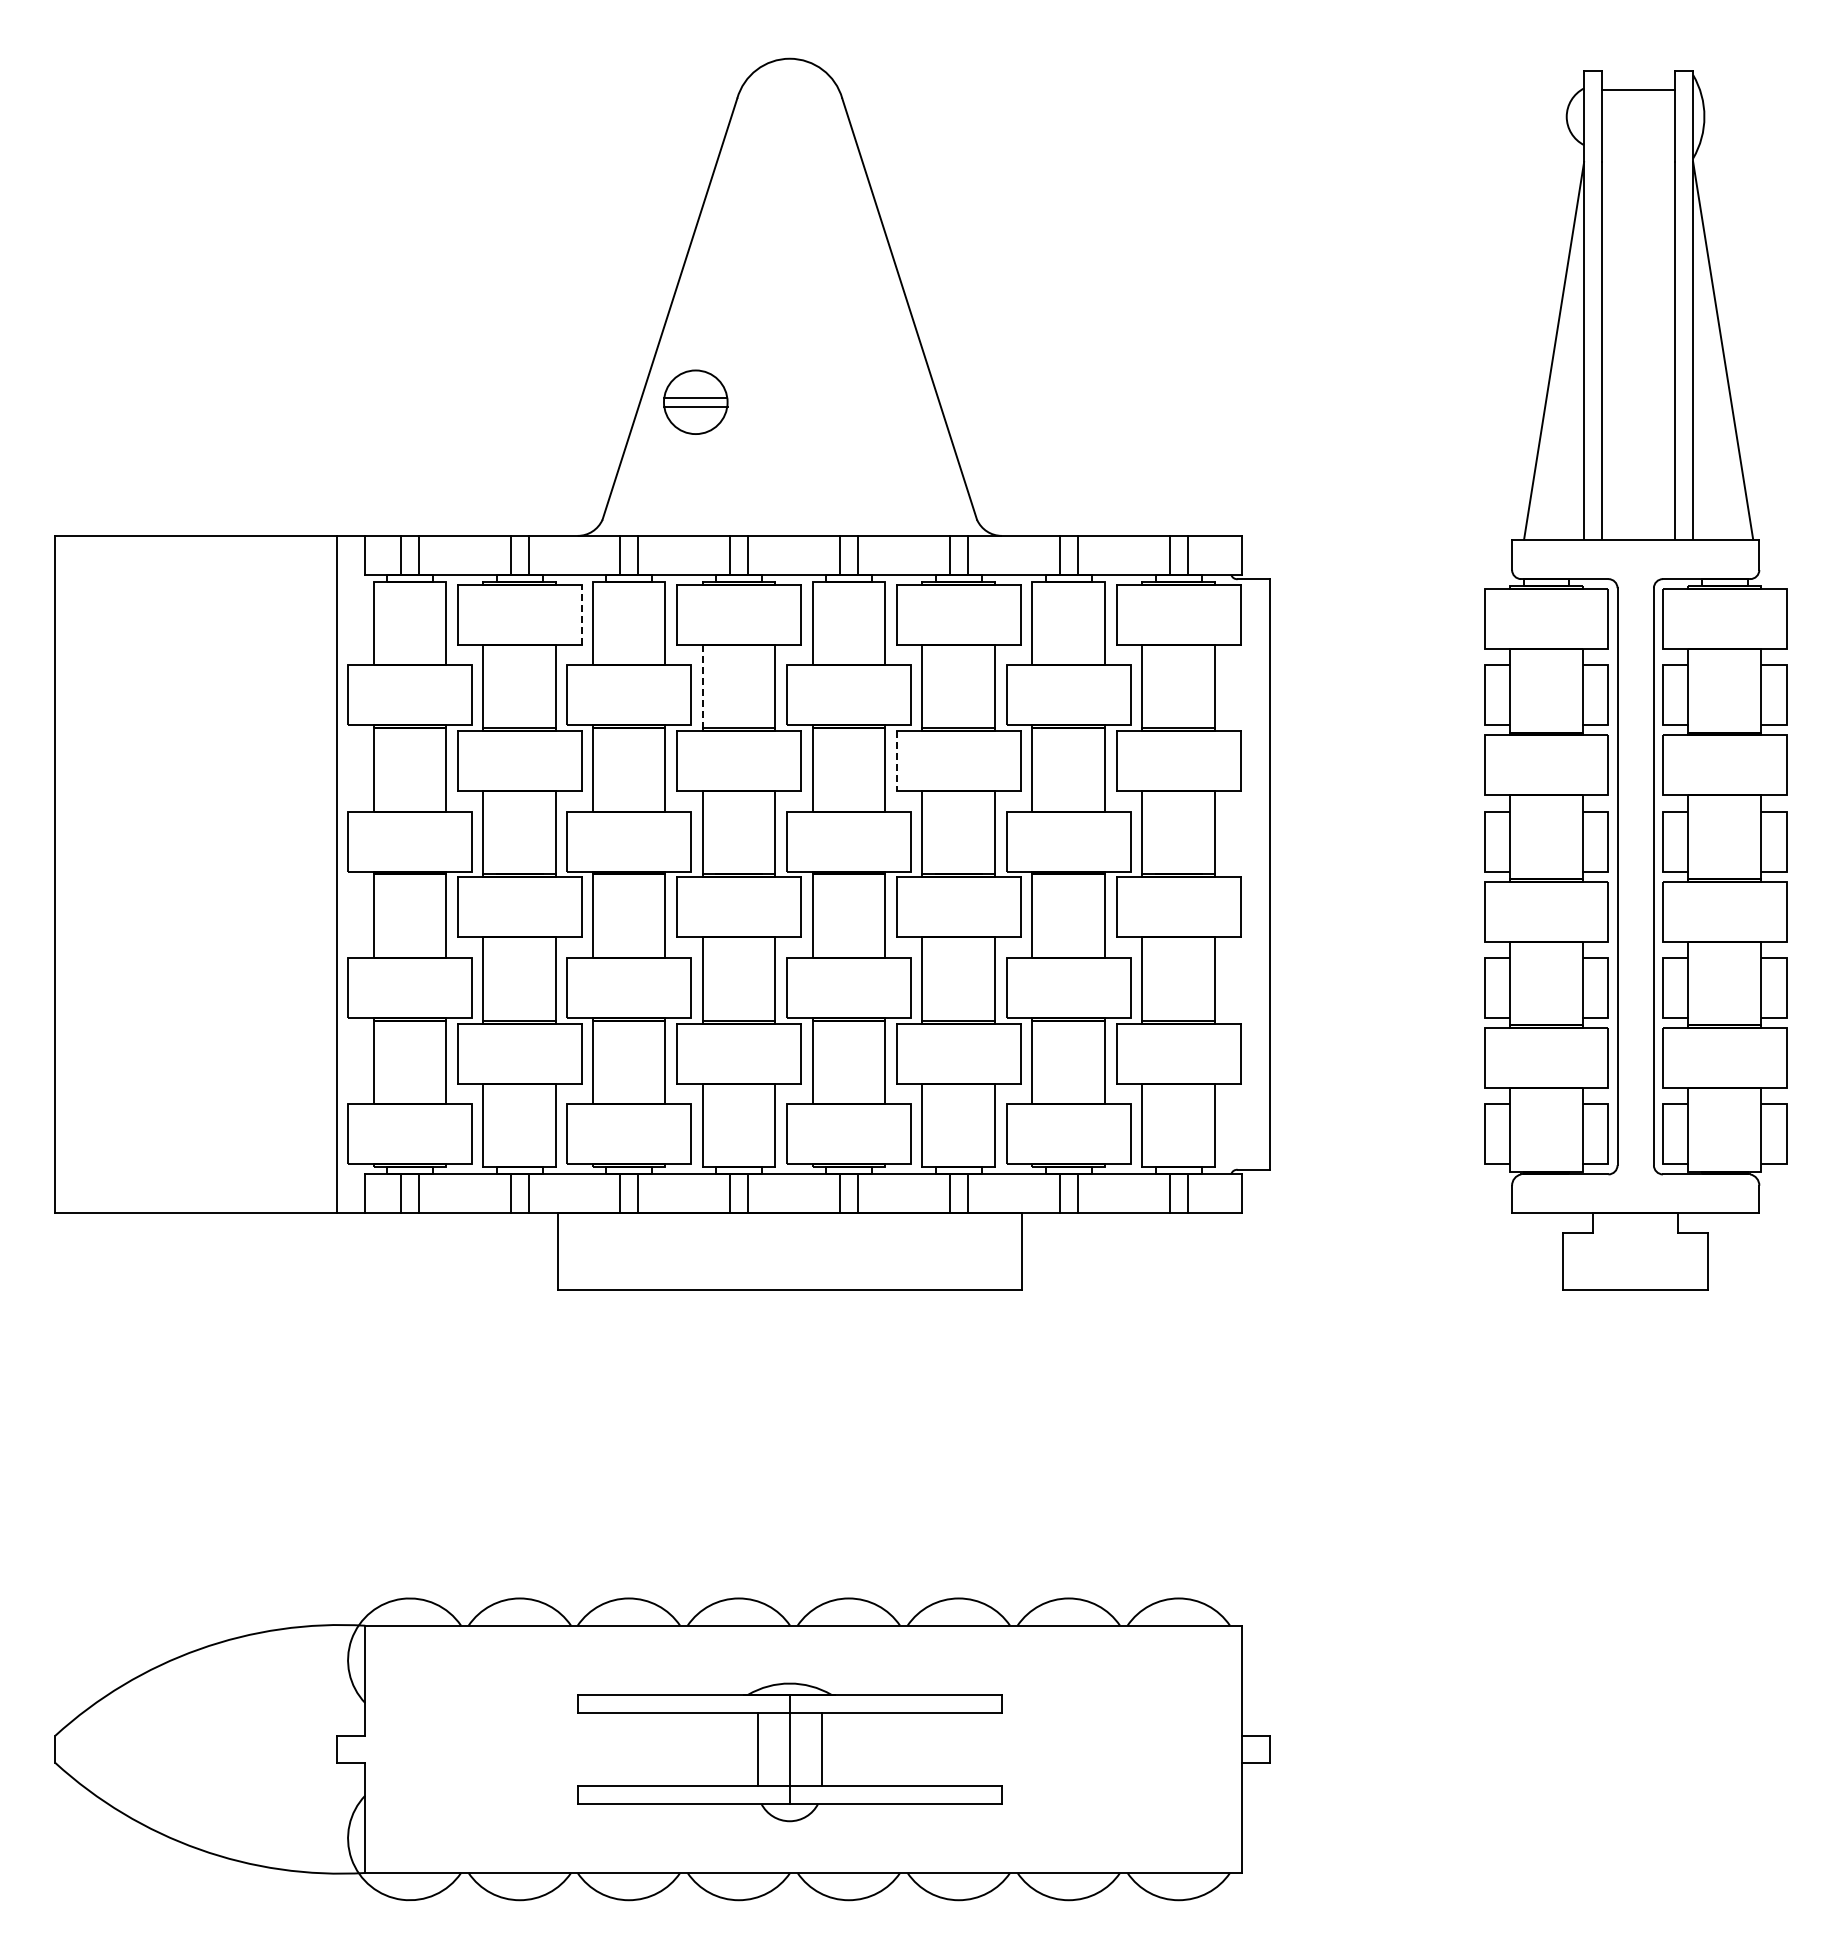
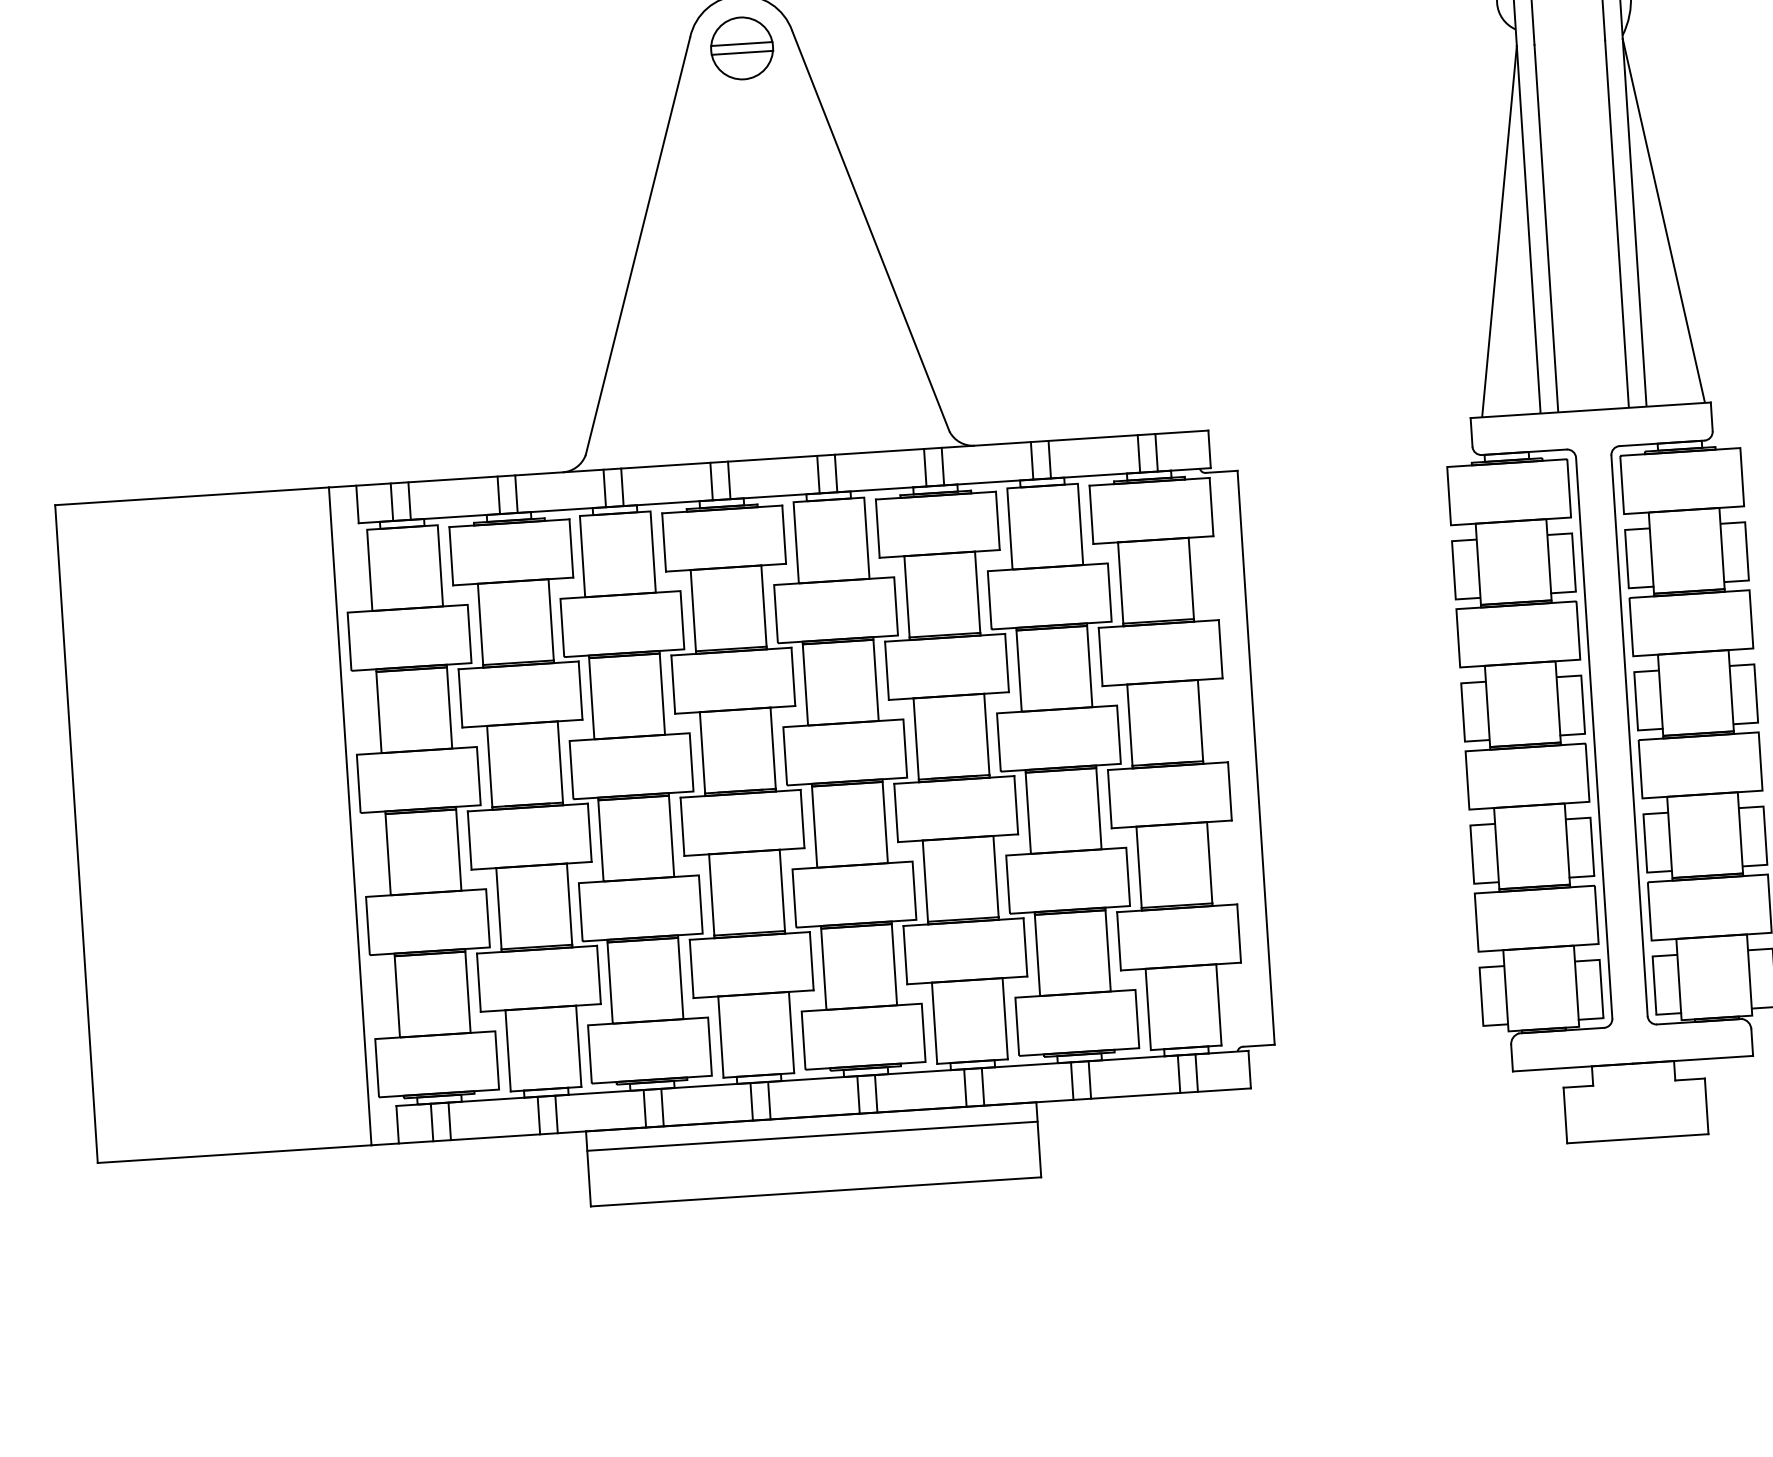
part: (695, 401) -> (741, 47), moved
line: (581, 614) -> (571, 548), dashed -> solid
line: (702, 686) -> (693, 610), dashed -> solid
line: (897, 760) -> (887, 670), dashed -> solid
line: (789, 1233) -> (812, 1136), added

